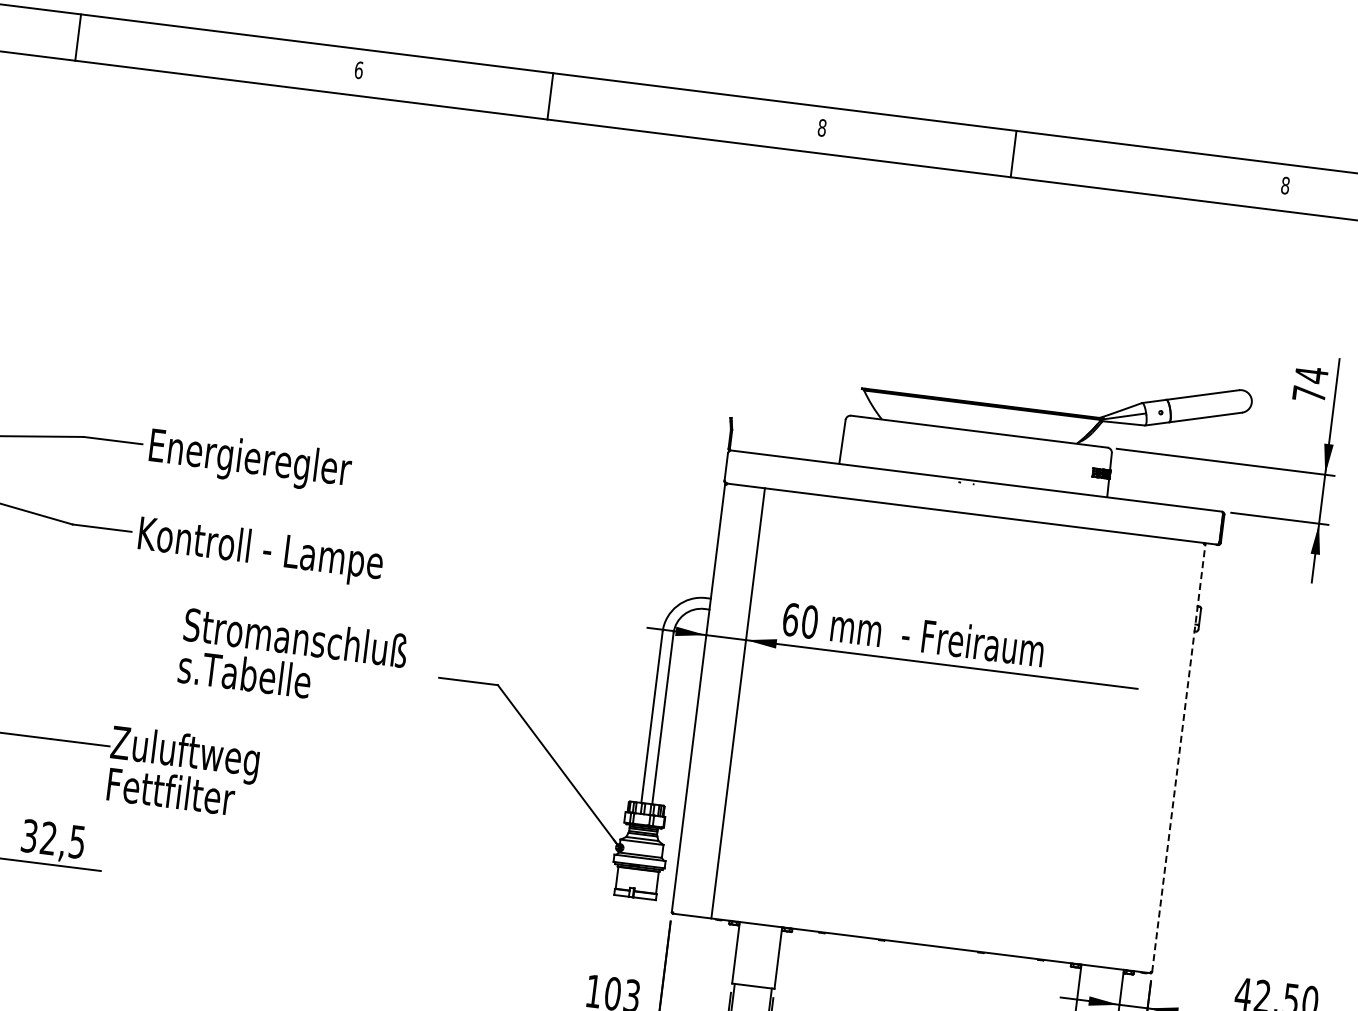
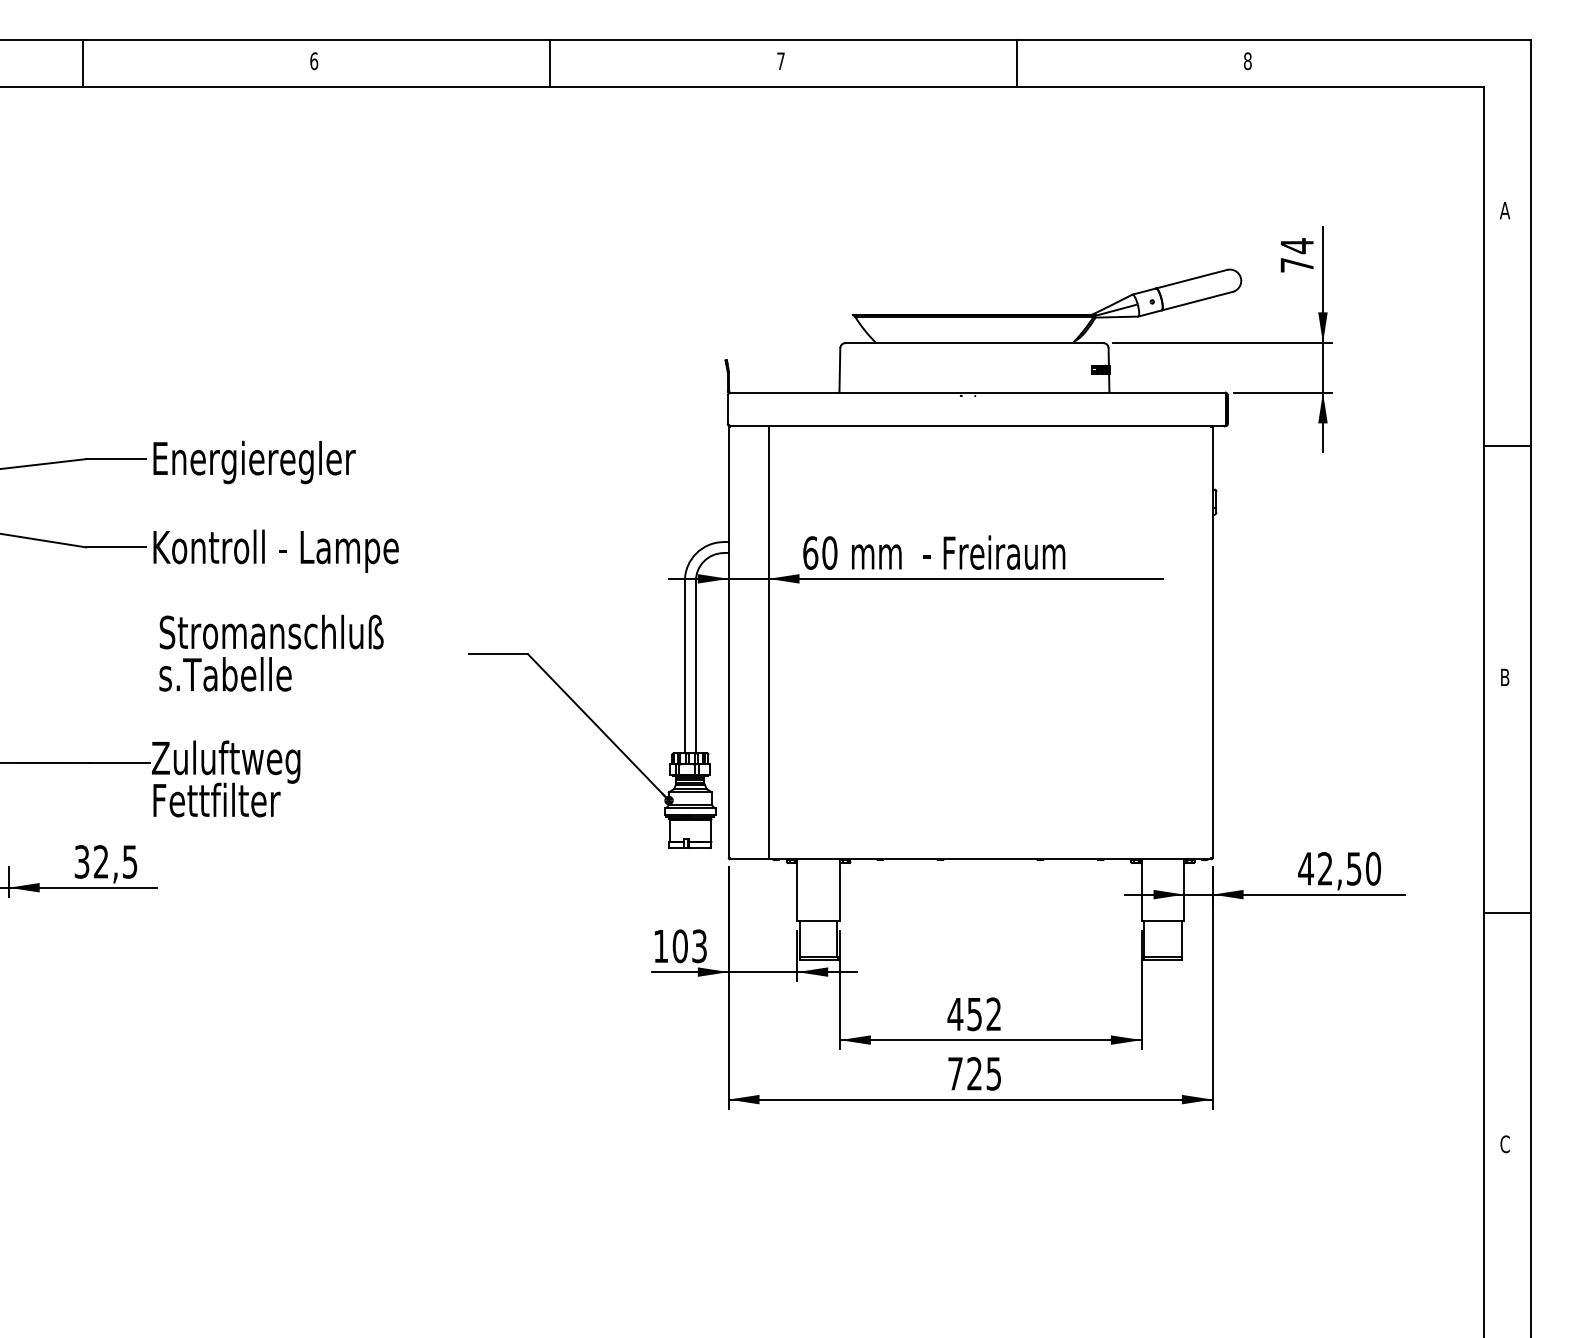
line: (78, 37) -> (83, 63), moved
line: (550, 96) -> (550, 63), moved
text: (821, 128) -> (780, 61), 8 -> 7
line: (1013, 154) -> (1017, 63), moved
text: (293, 657) -> (271, 652), moved
line: (1178, 758) -> (1212, 642), dashed -> solid

